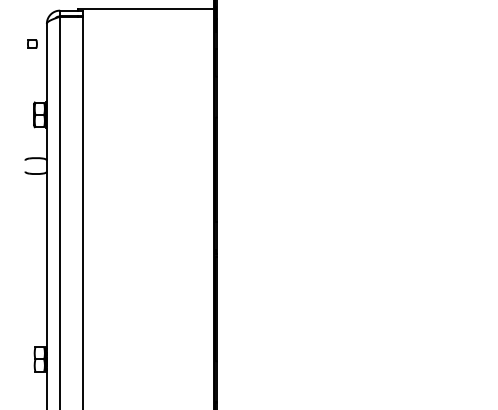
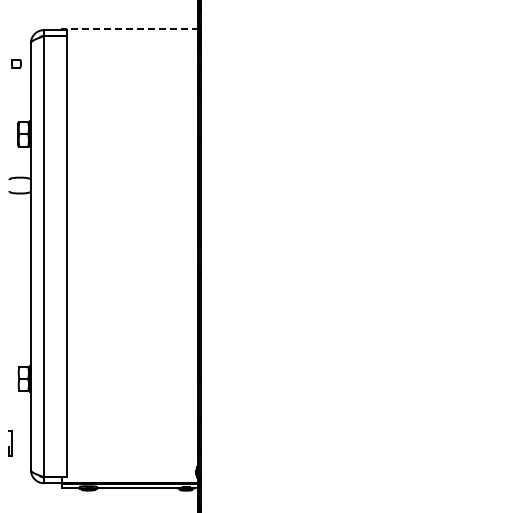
line: (146, 9) -> (130, 28), solid -> dashed

